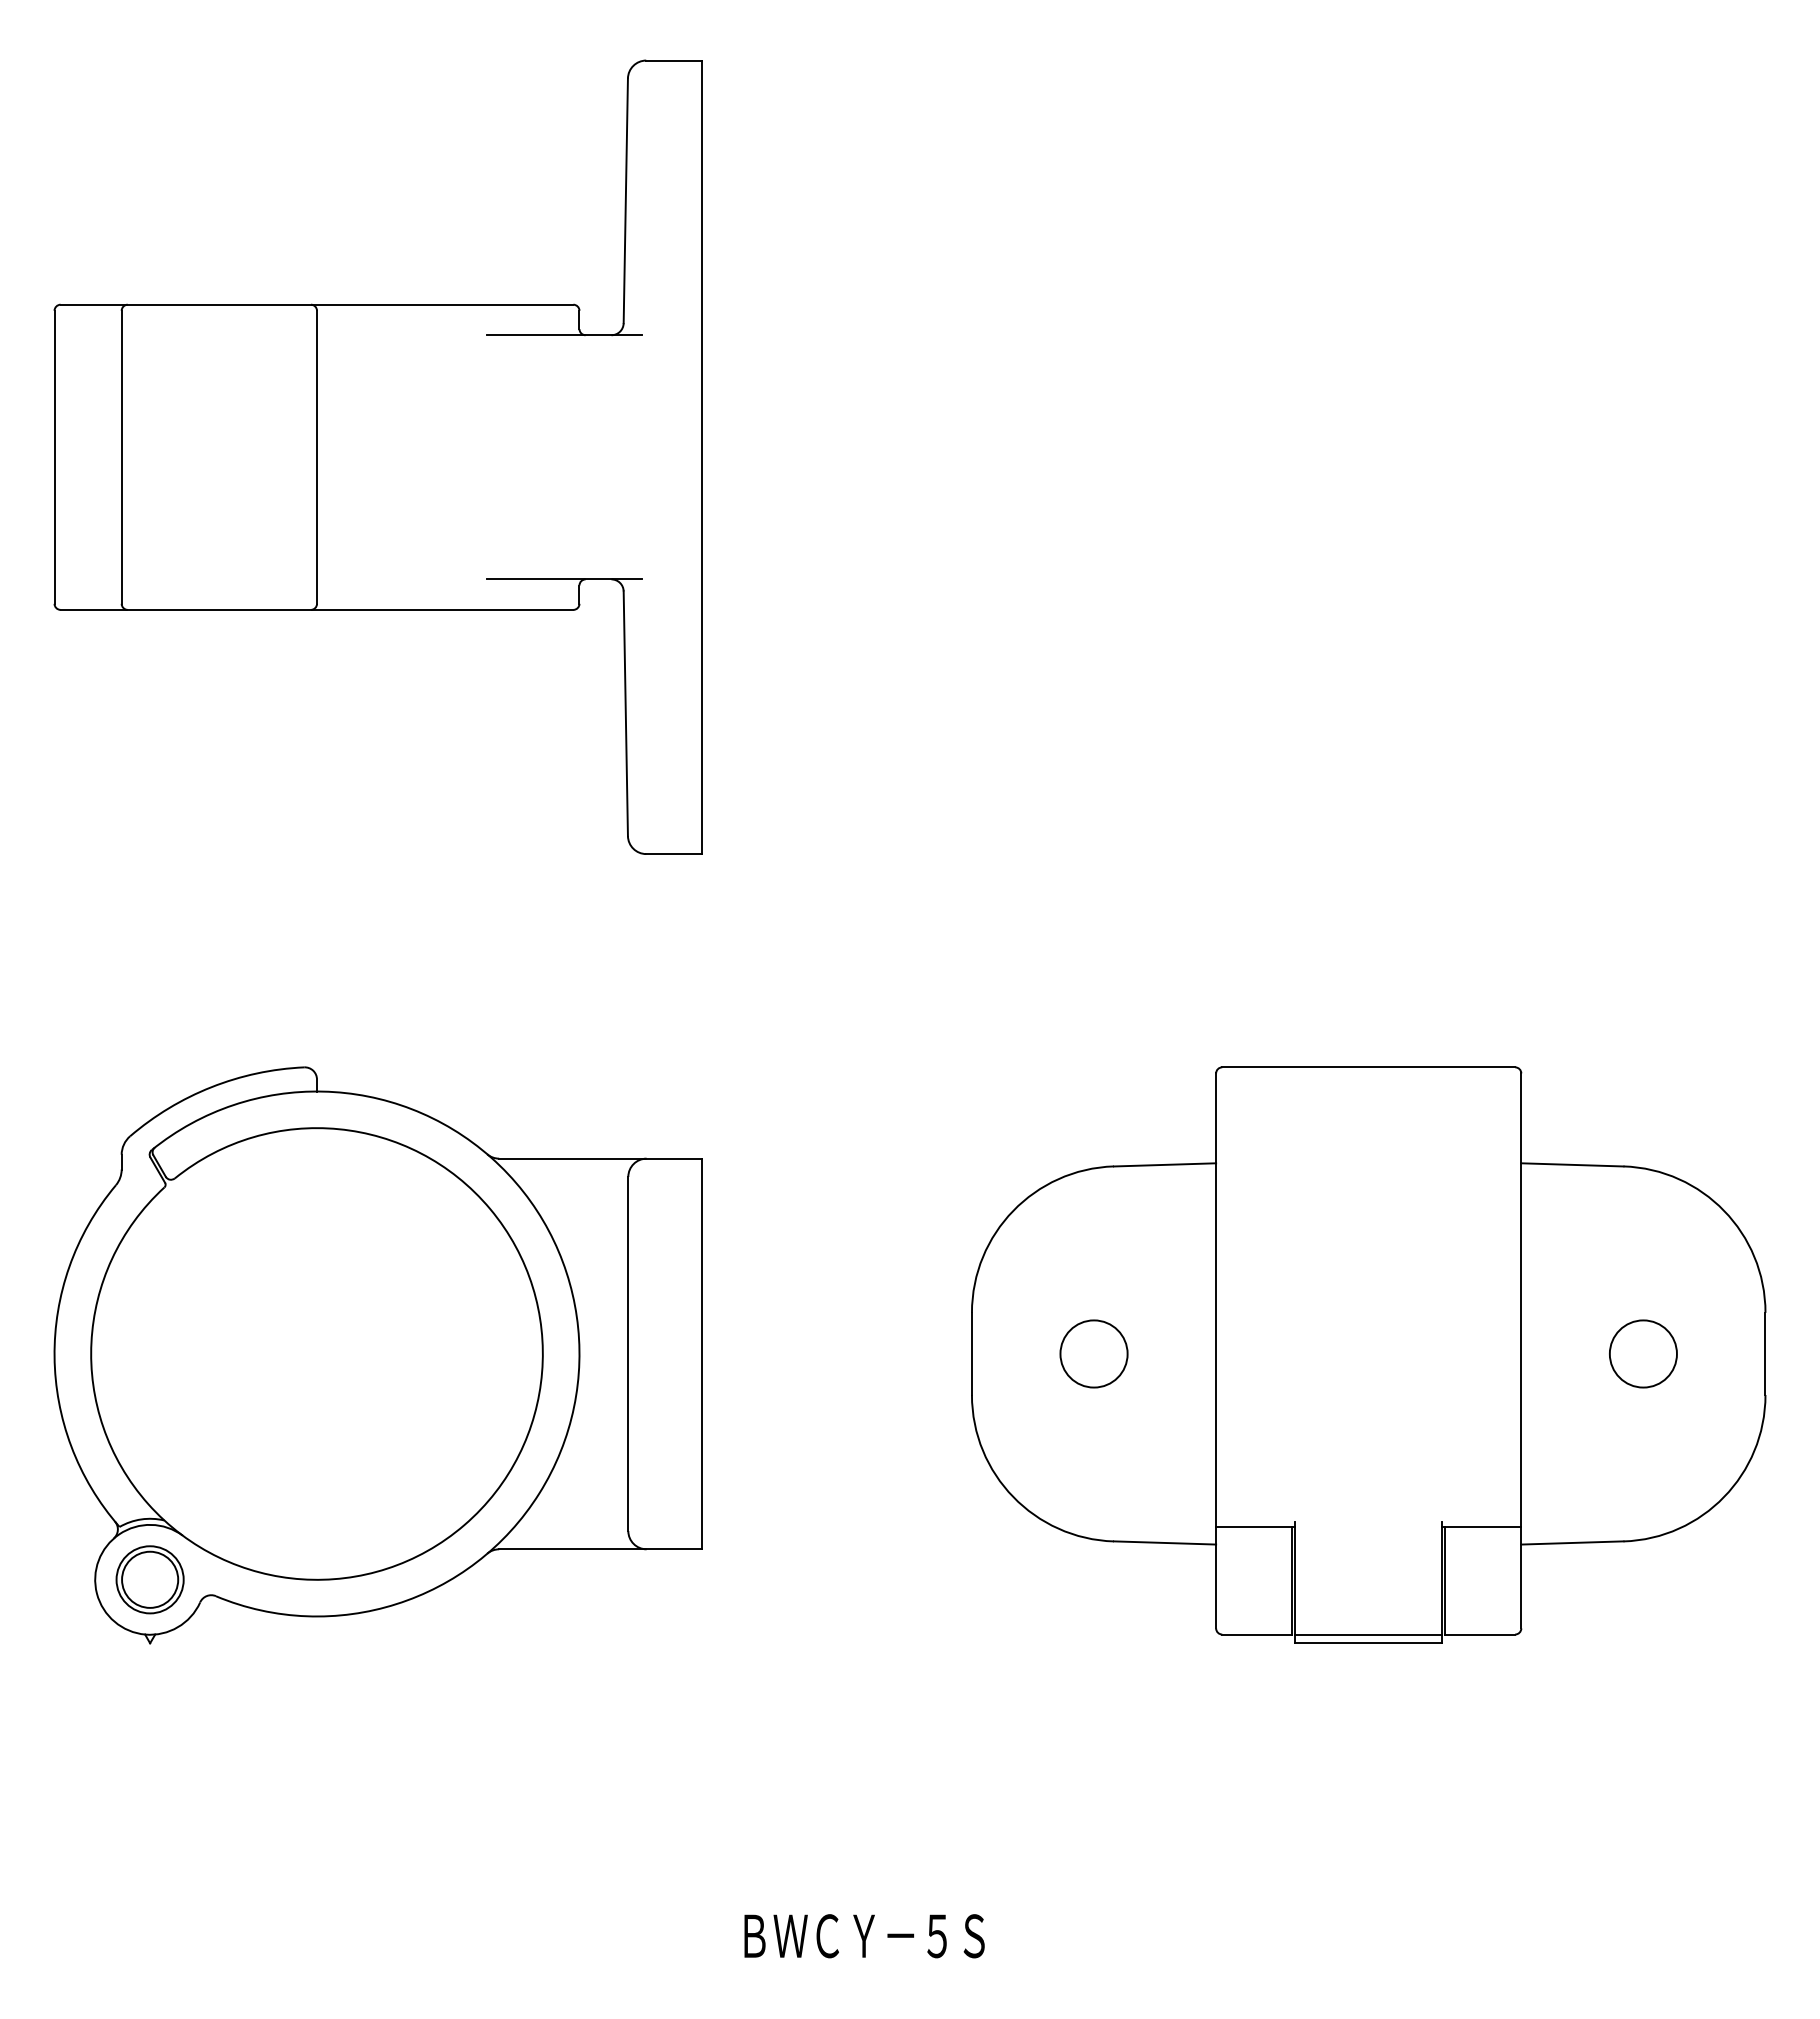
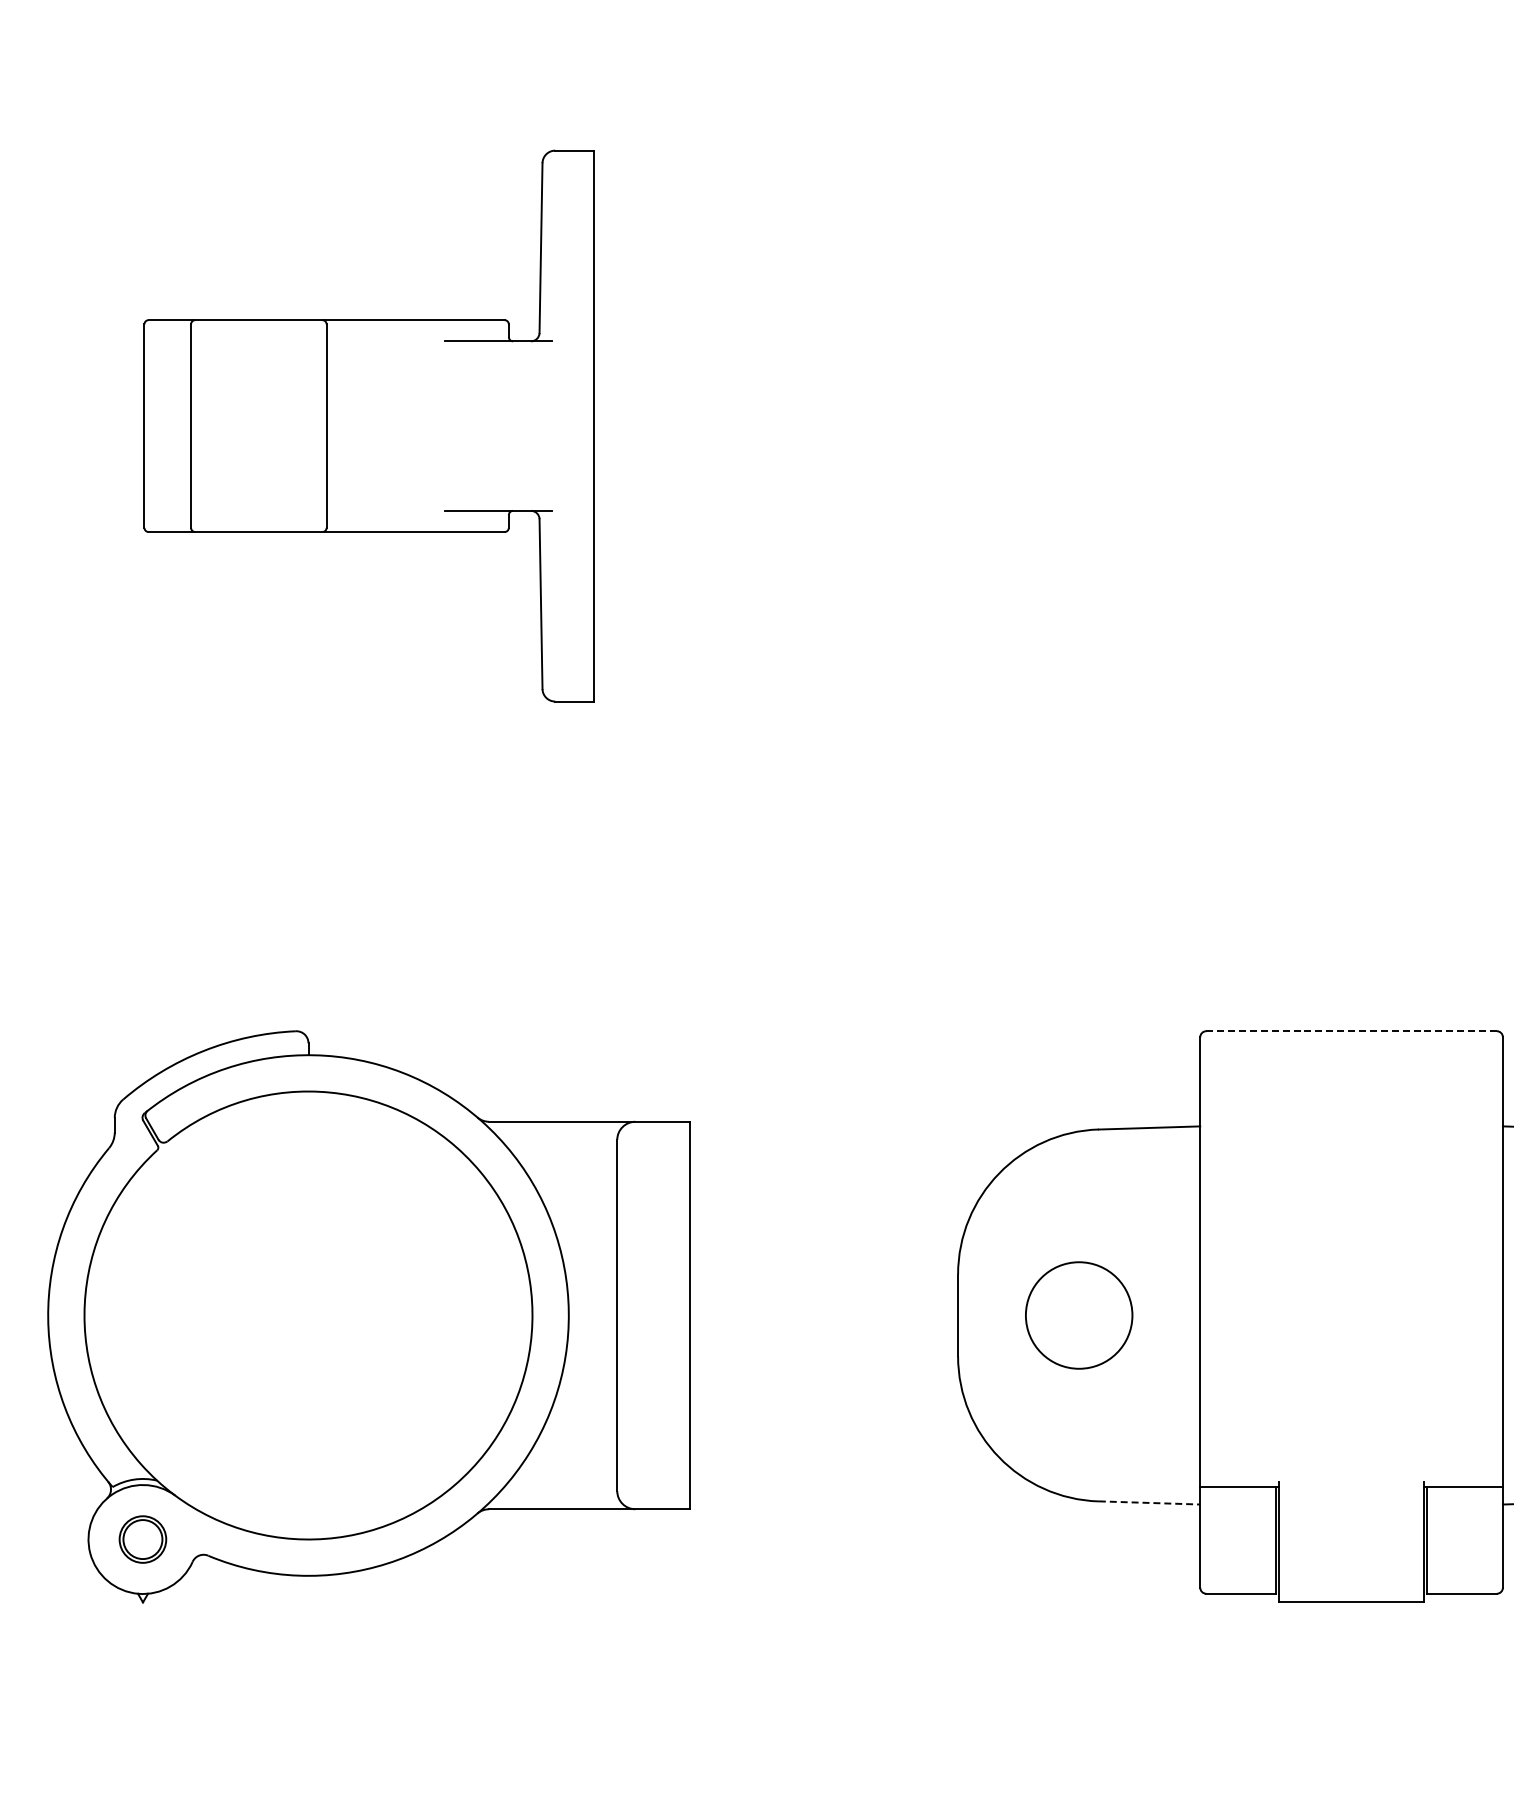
part: (377, 456) -> (368, 425), size x0.7
line: (1368, 1067) -> (1351, 1031), solid -> dashed
circle: (1093, 1353) -> (1078, 1315), size x1.6
line: (1165, 1542) -> (1150, 1502), solid -> dashed
part: (149, 1579) -> (142, 1539), size x0.7
line: (1368, 1634) -> (1351, 1593), removed

